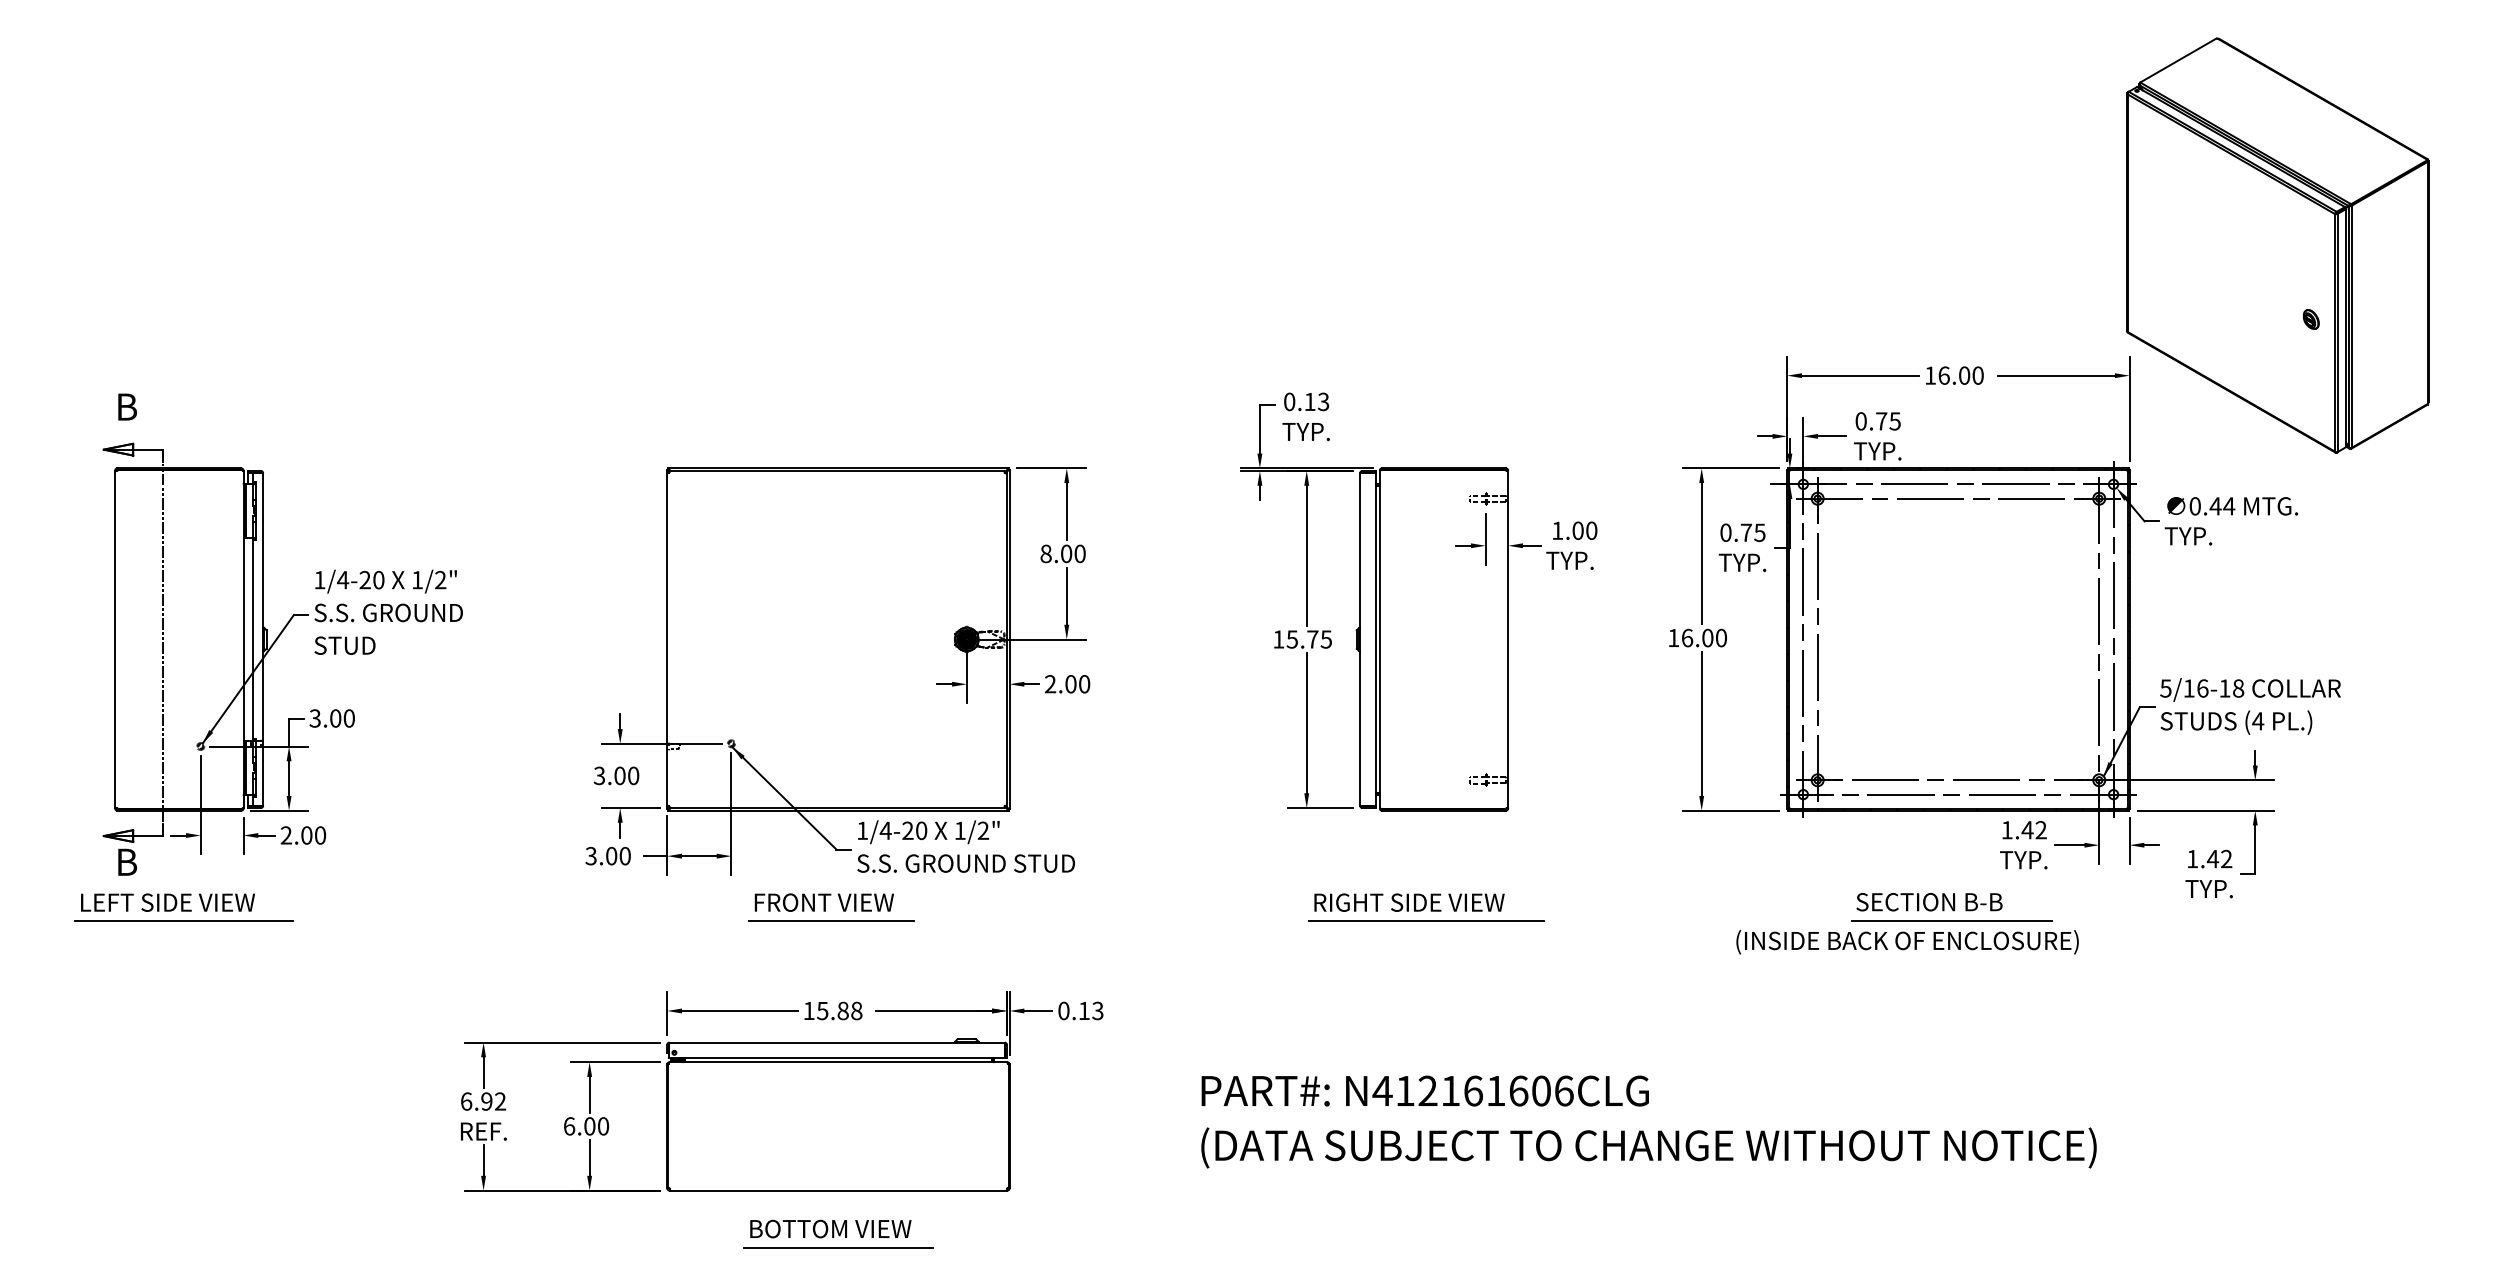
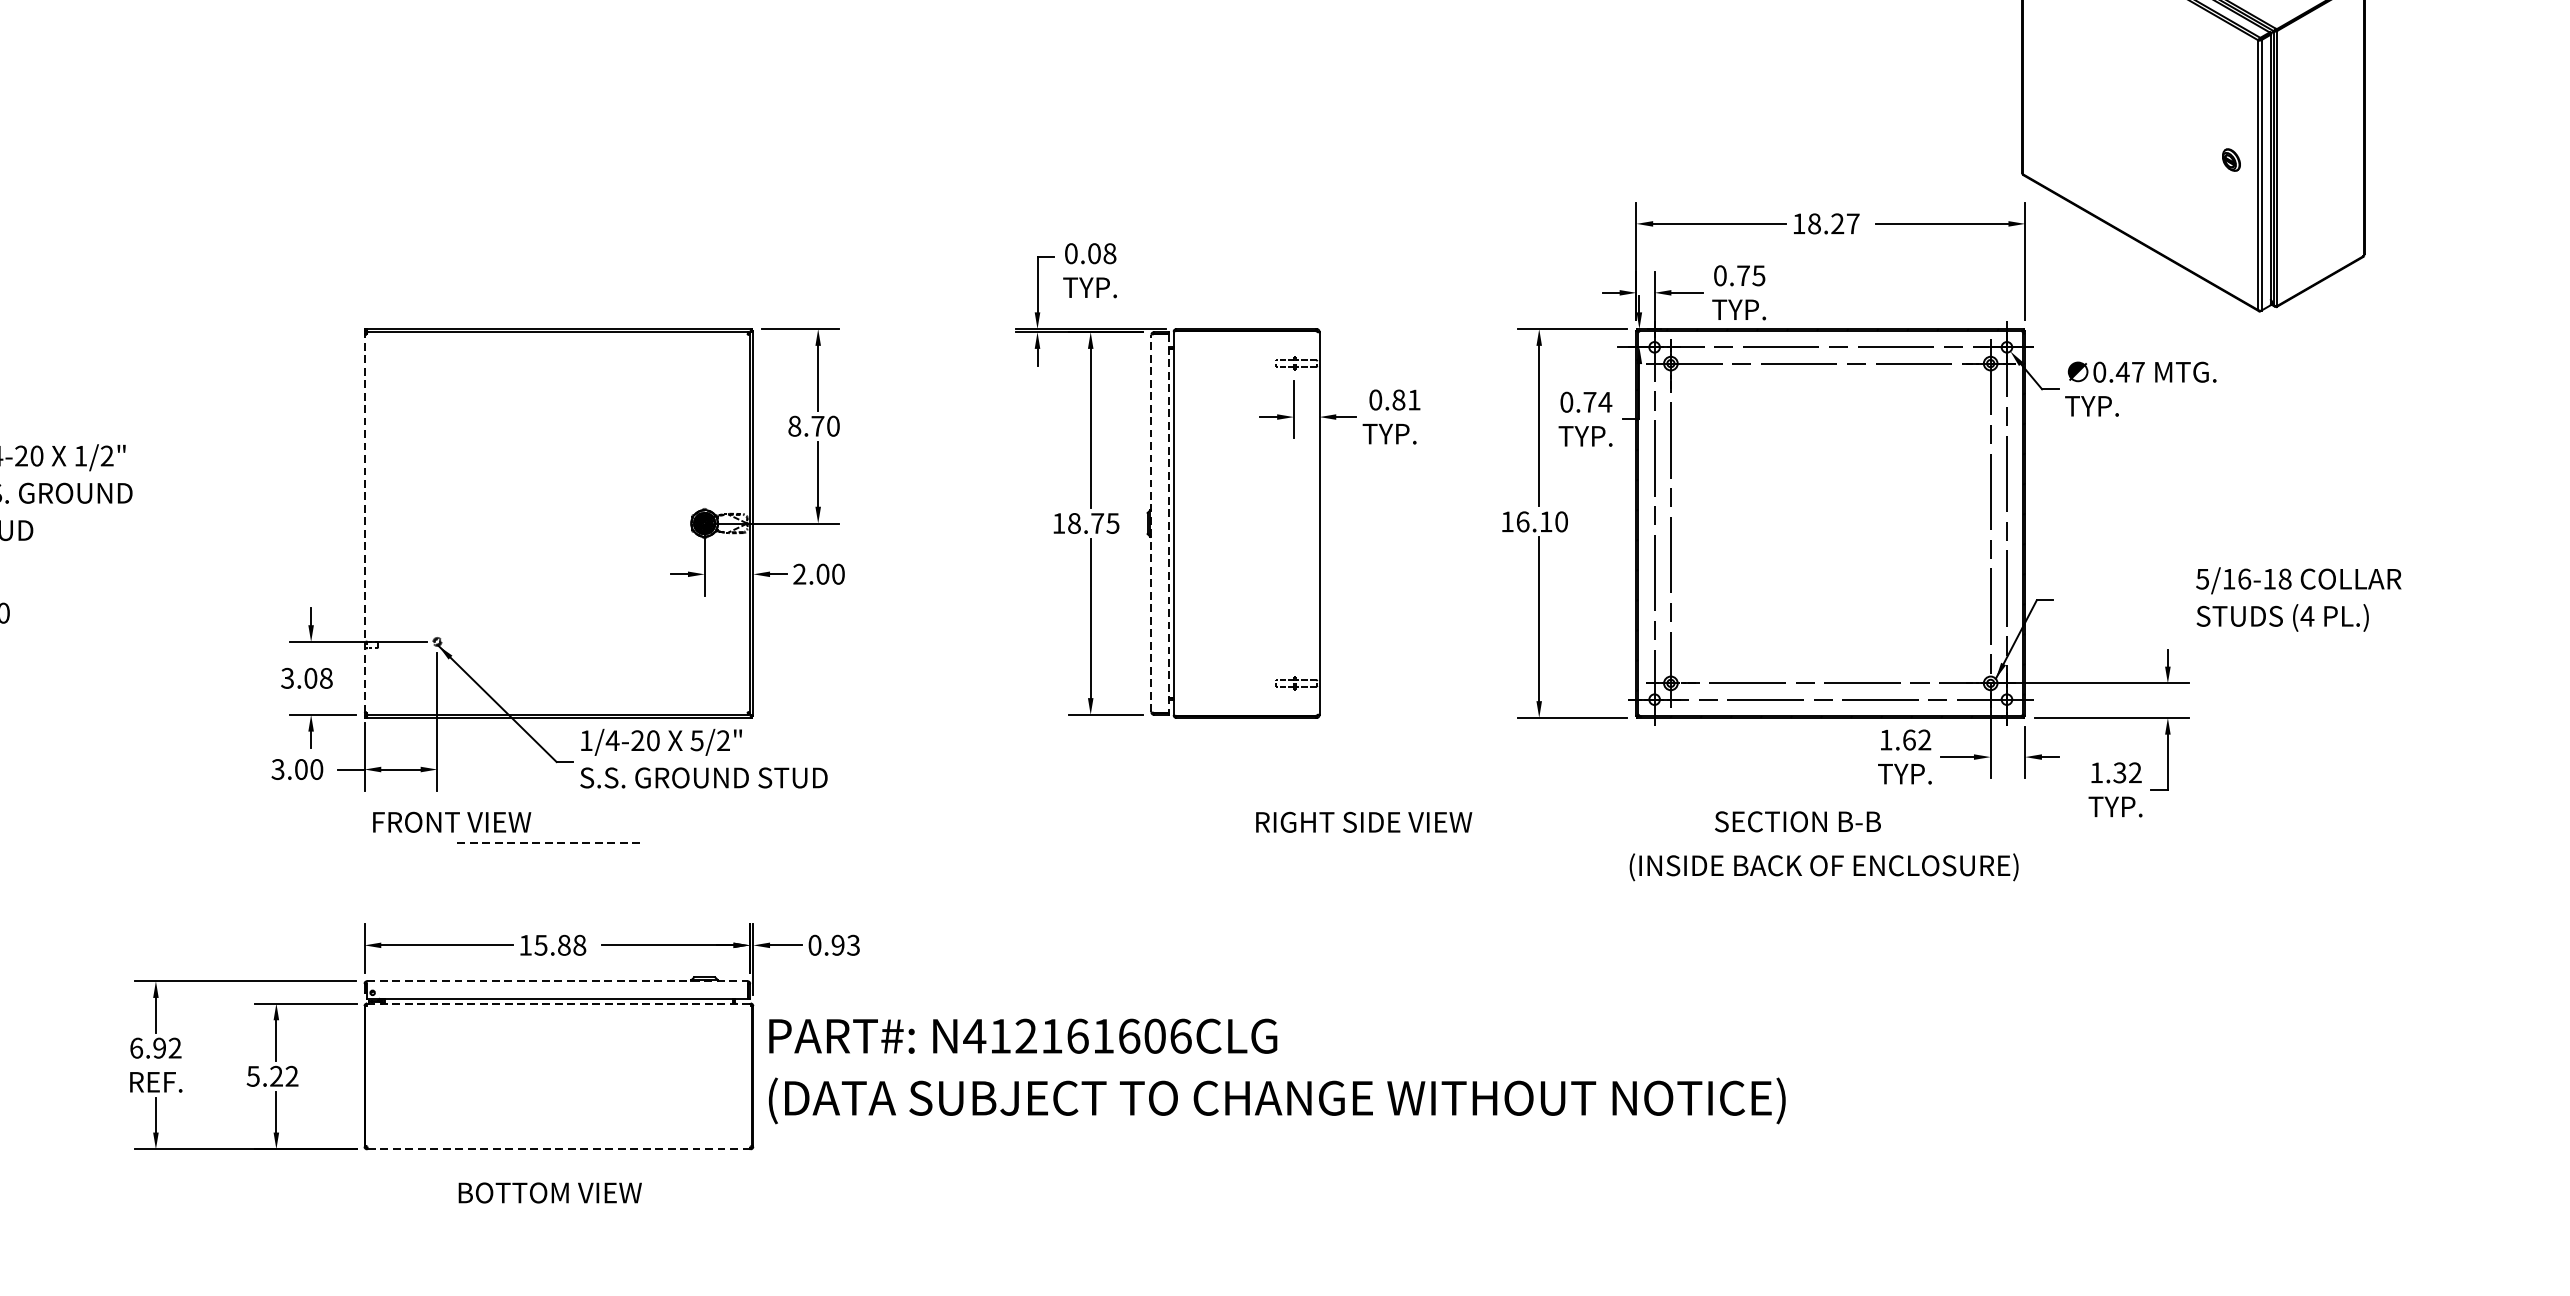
text: (1960, 375) -> (1833, 223), 16.00 -> 18.27
text: (1316, 401) -> (1101, 253), 0.13 -> 0.08
text: (2229, 506) -> (2138, 372), 0.44 -> 0.47
text: (1574, 530) -> (1394, 399), 1.00 -> 0.81
text: (1759, 532) -> (1604, 401), 0.75 -> 0.74
text: (1066, 553) -> (817, 425), 8.00 -> 8.70
text: (1707, 637) -> (1545, 521), 16.00 -> 16.10
line: (667, 639) -> (364, 523), solid -> dashed
text: (1292, 639) -> (1074, 523), 15.75 -> 18.75
line: (1360, 639) -> (1151, 523), solid -> dashed
line: (1375, 639) -> (1168, 523), solid -> dashed
text: (2250, 706) -> (2298, 599), moved
text: (633, 775) -> (326, 677), 3.00 -> 3.08
text: (959, 830) -> (696, 740), 1/2" -> 5/2"
text: (2027, 830) -> (1909, 740), 1.42 -> 1.62
text: (2212, 858) -> (2119, 772), 1.42 -> 1.32
text: (823, 902) -> (451, 822), moved
text: (1409, 902) -> (1364, 822), moved
line: (1951, 920) -> (1822, 842), removed
line: (831, 921) -> (551, 843), solid -> dashed
line: (1425, 921) -> (1225, 843), removed
text: (1907, 942) -> (1824, 867), moved
text: (1083, 1010) -> (837, 944), 0.13 -> 0.93
line: (837, 1042) -> (557, 981), solid -> dashed
line: (838, 1062) -> (558, 1003), solid -> dashed
text: (1648, 1121) -> (1276, 1070), moved
text: (586, 1126) -> (272, 1076), 6.00 -> 5.22
line: (838, 1190) -> (558, 1149), solid -> dashed
line: (838, 1247) -> (558, 1213), removed

